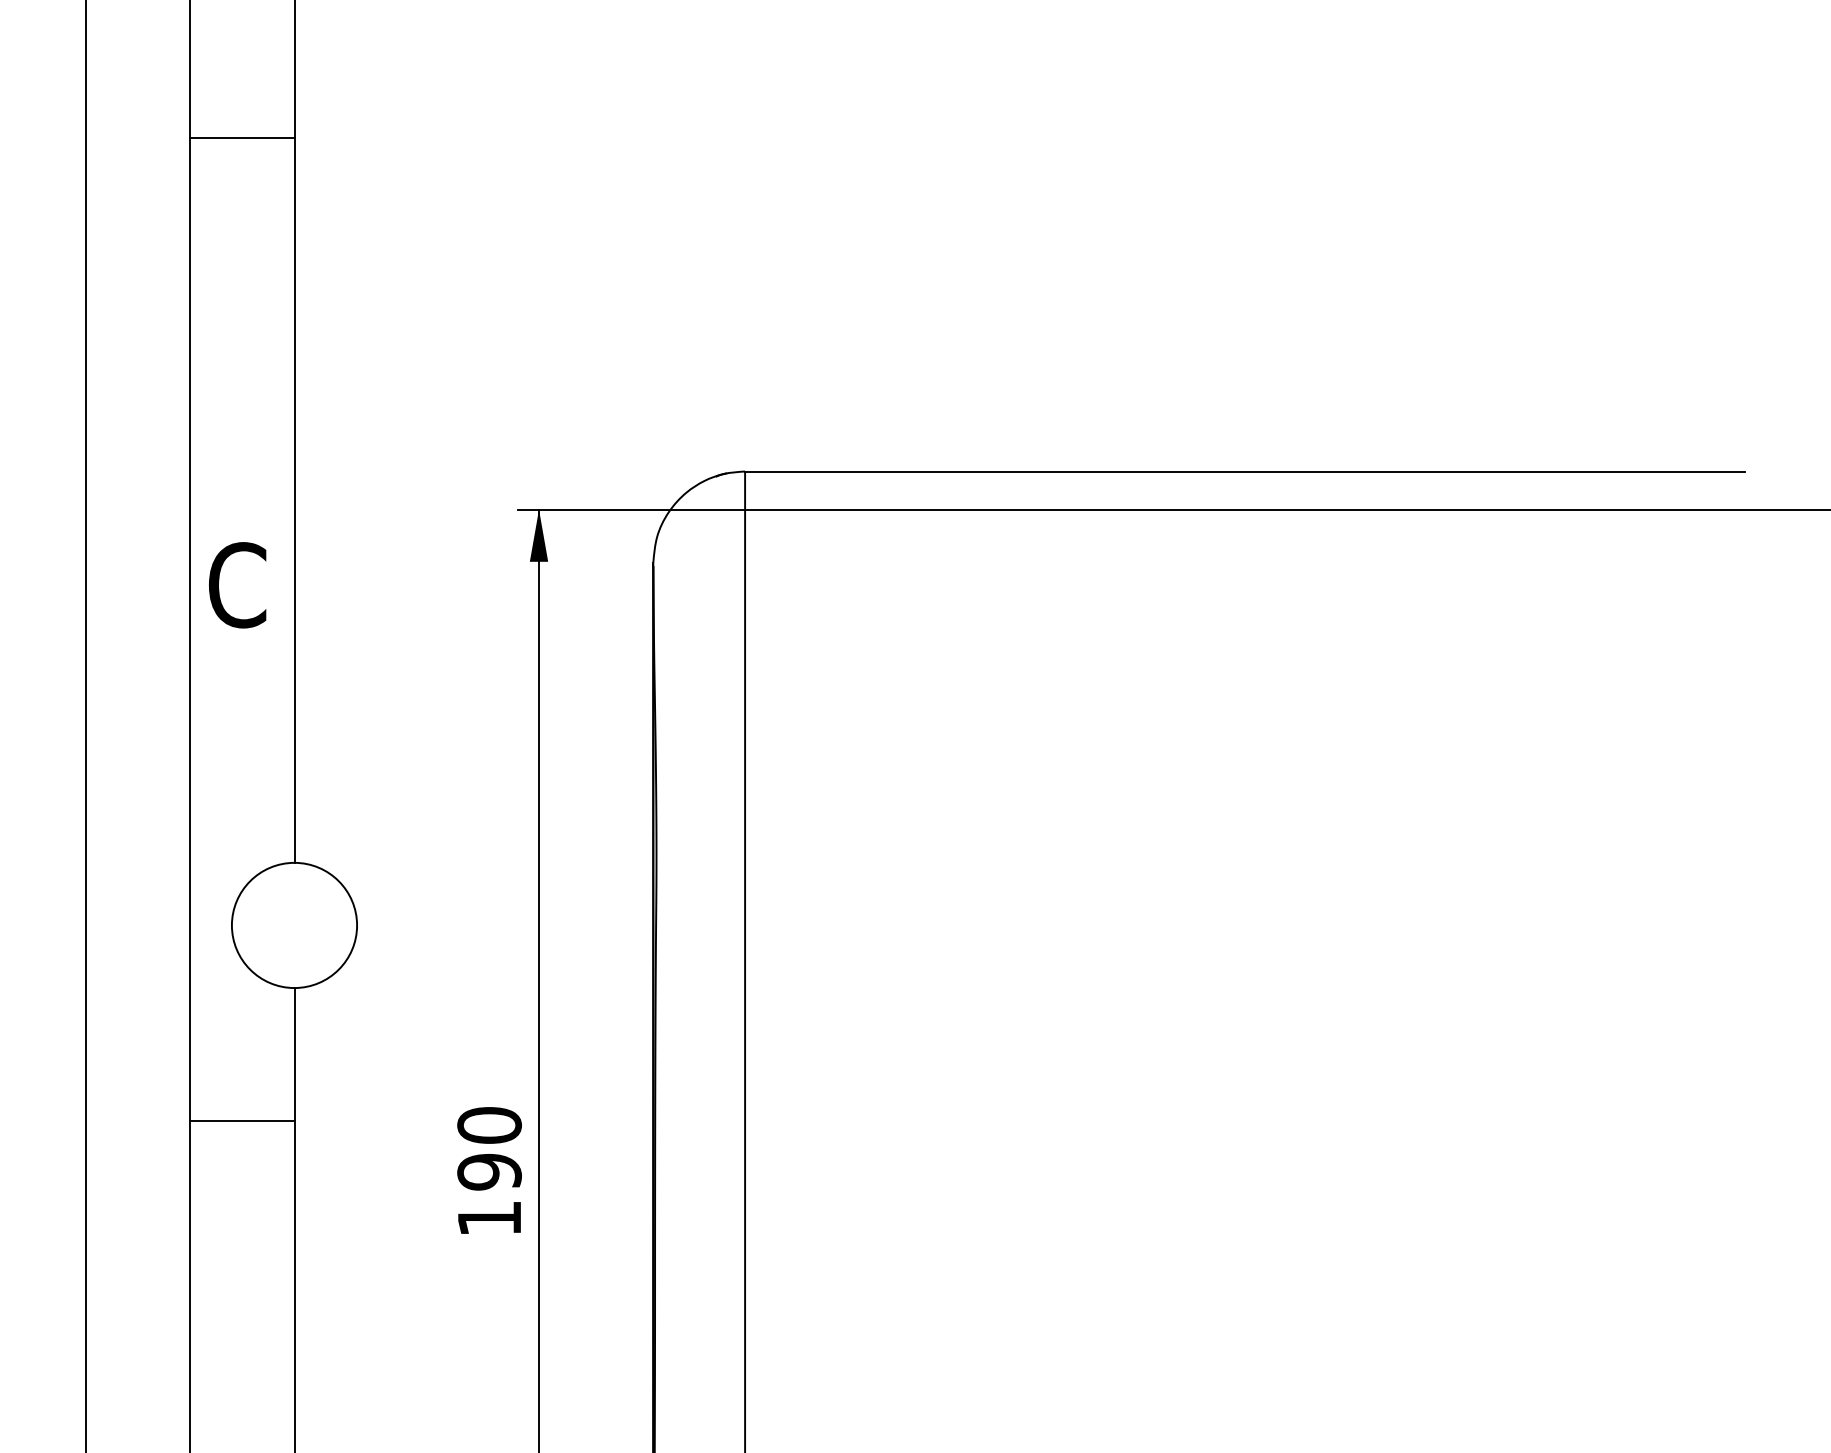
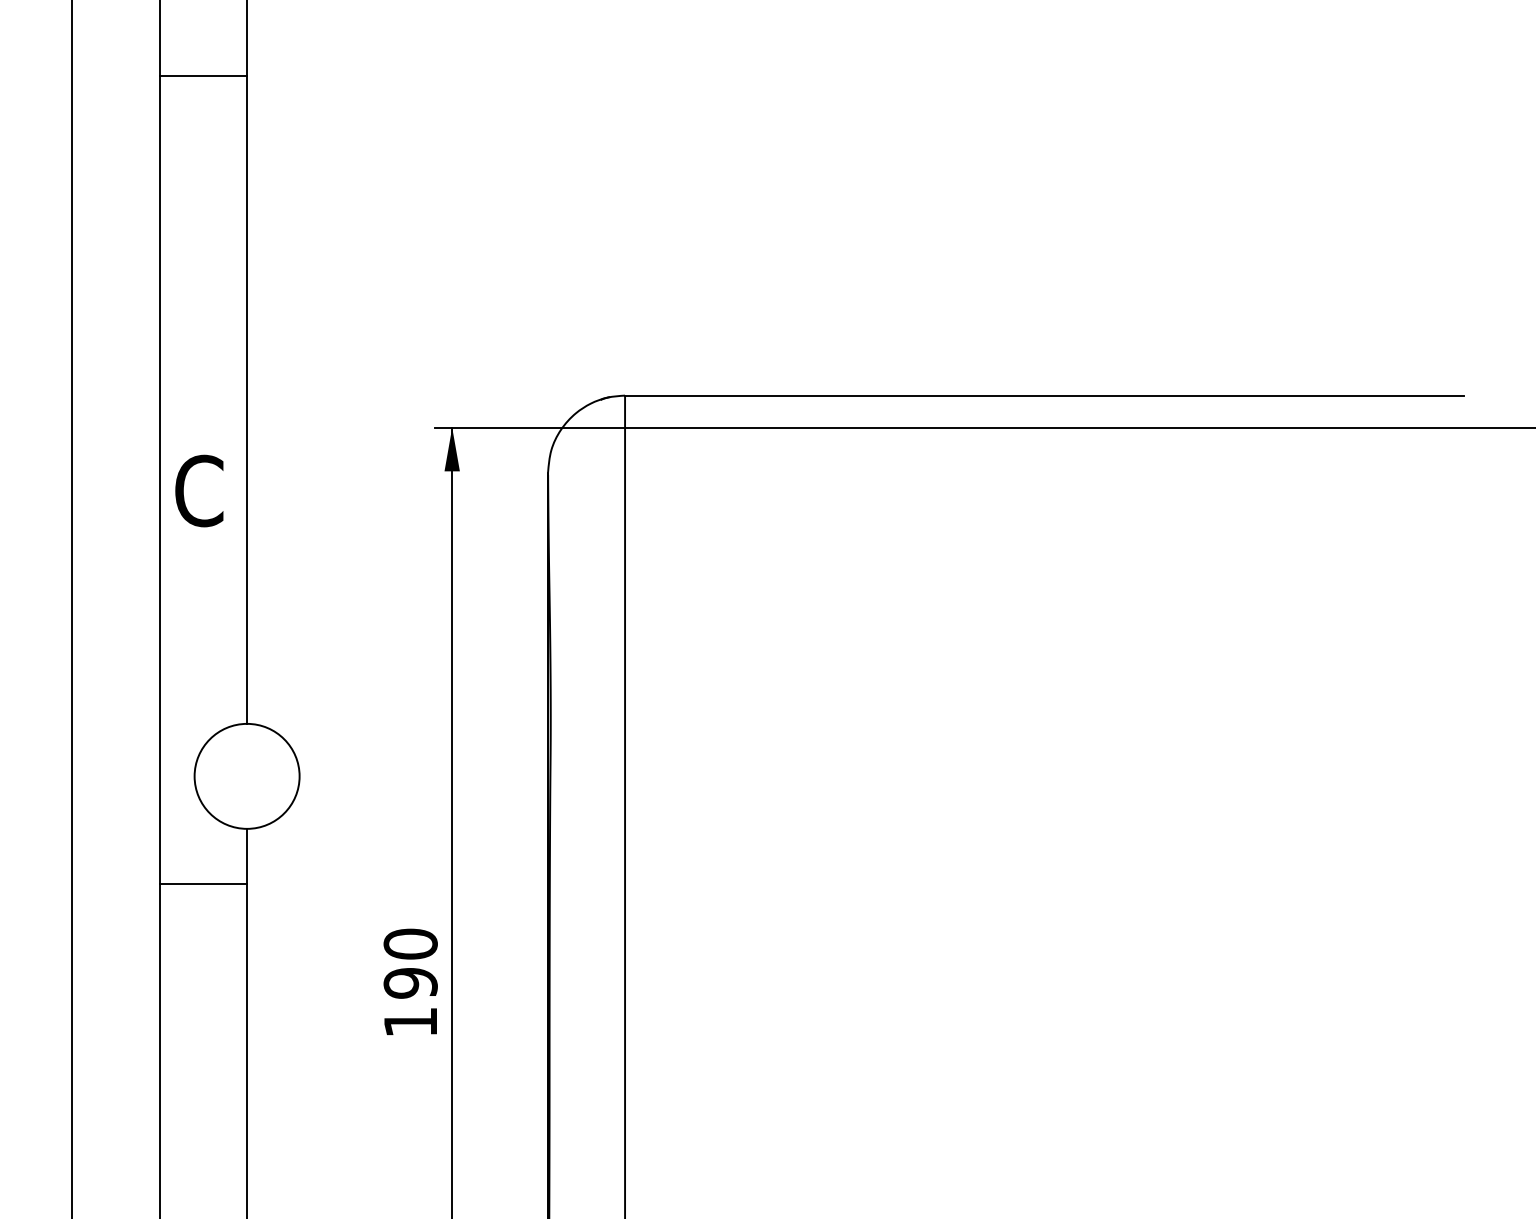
line: (242, 137) -> (203, 76), moved
line: (242, 1121) -> (203, 884), moved

